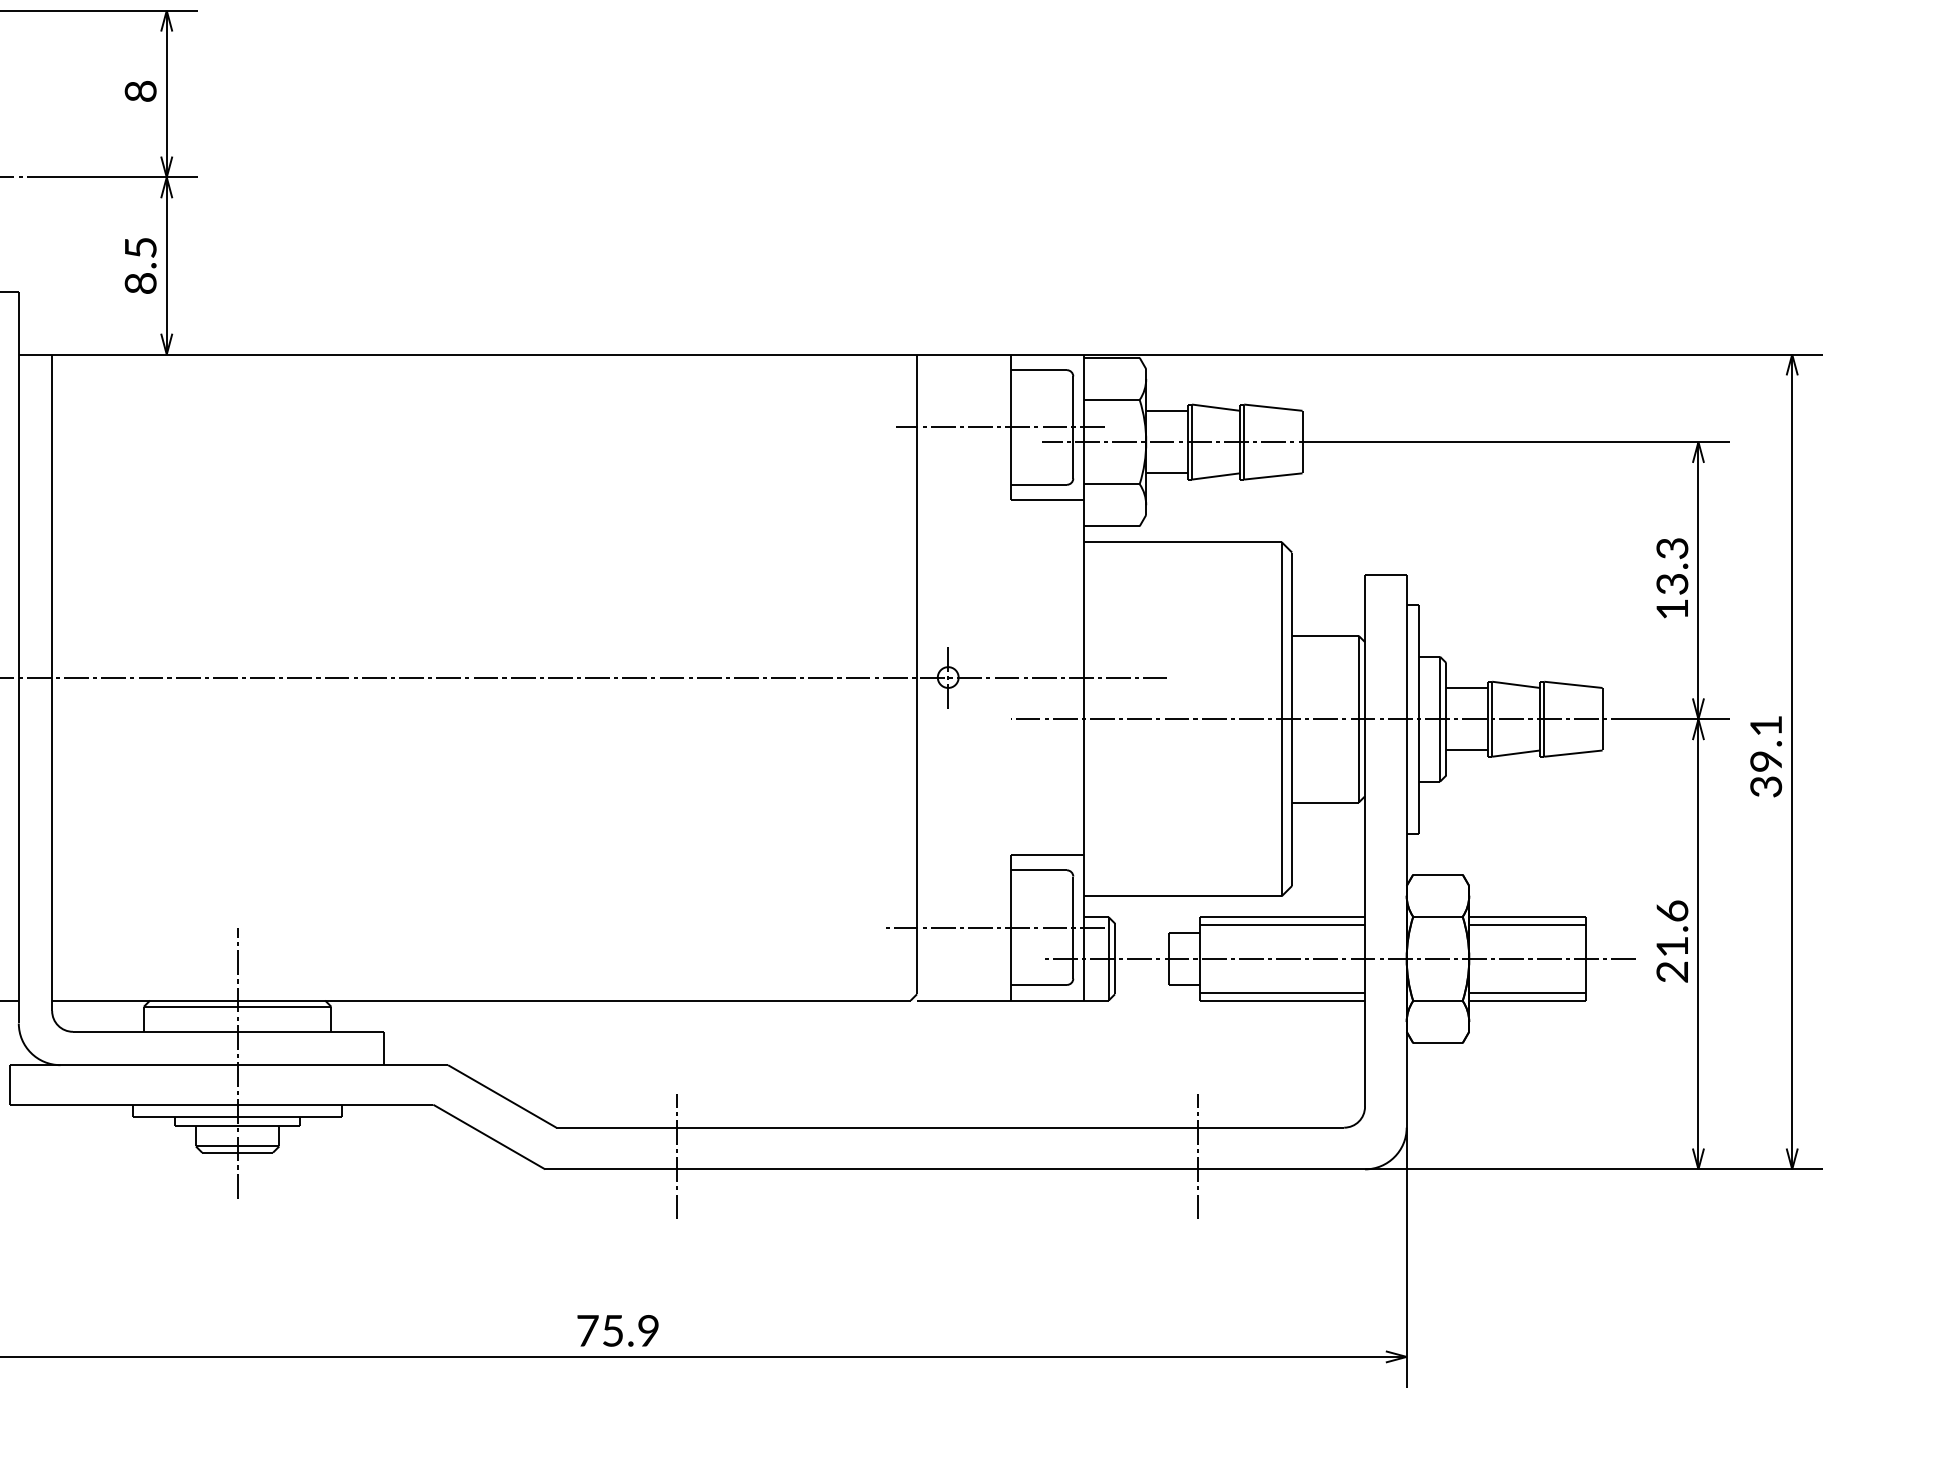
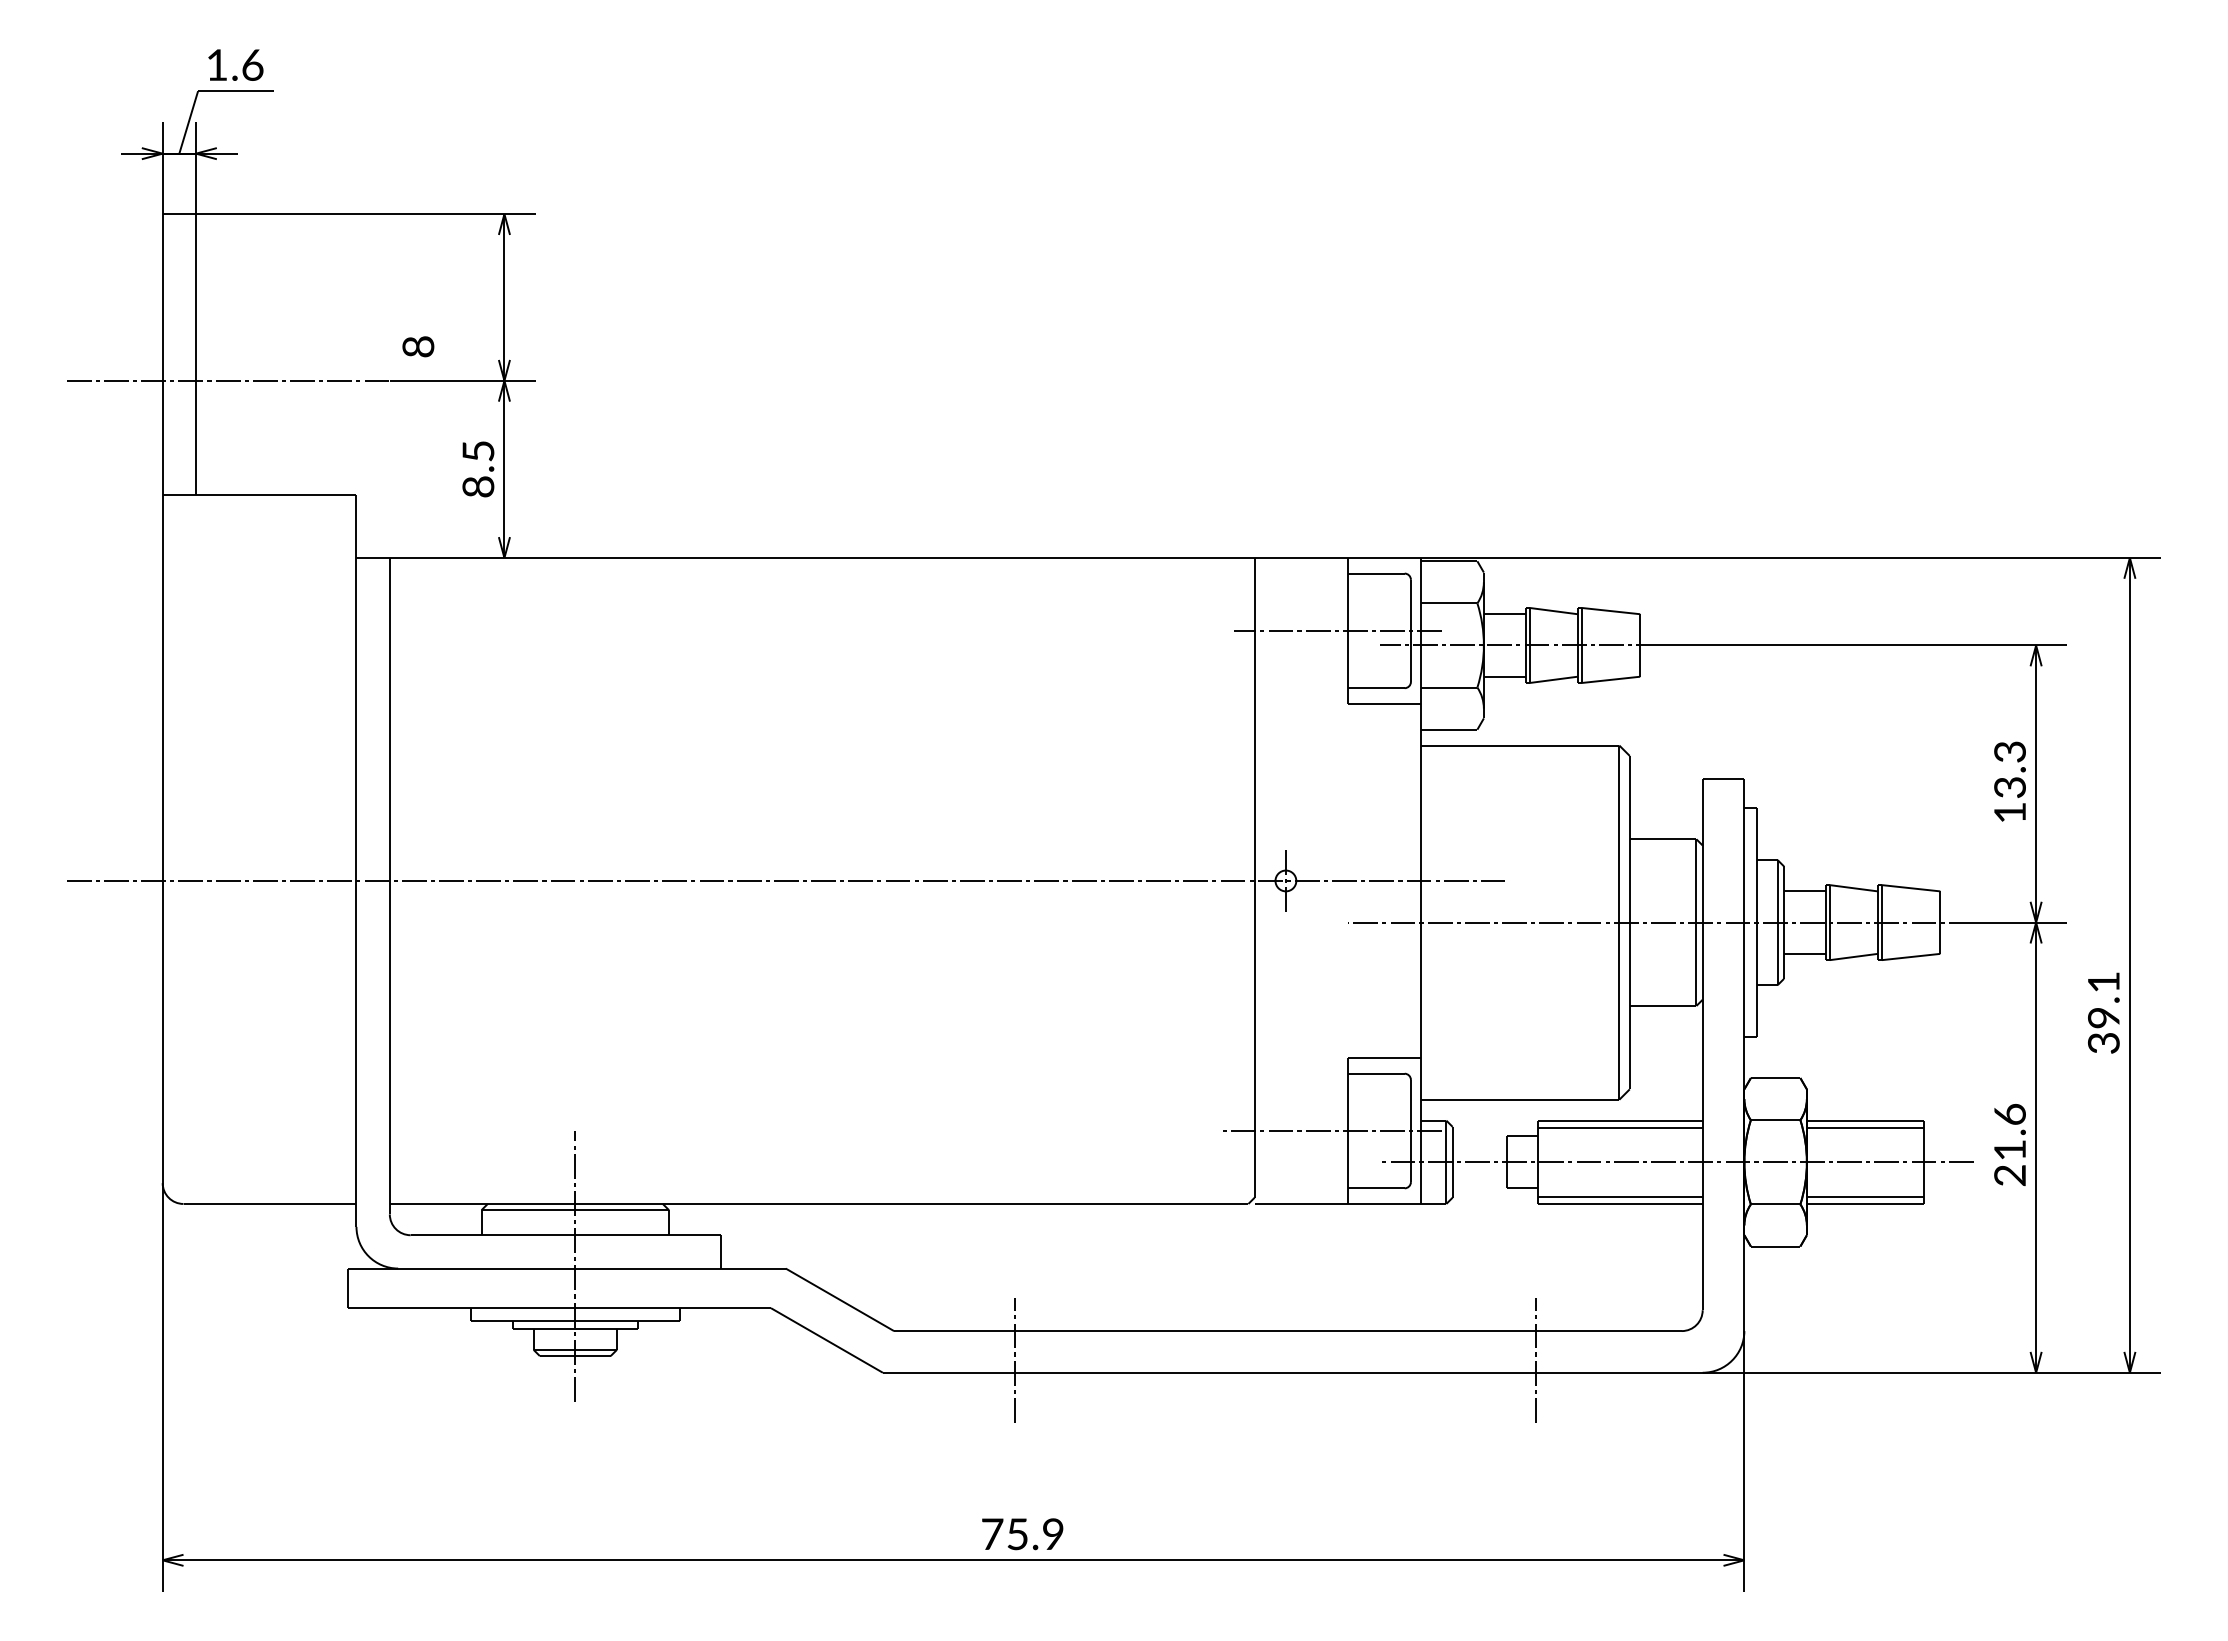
text: (140, 91) -> (418, 346), moved
text: (1765, 756) -> (2103, 1012), moved
text: (617, 1331) -> (1022, 1534), moved

